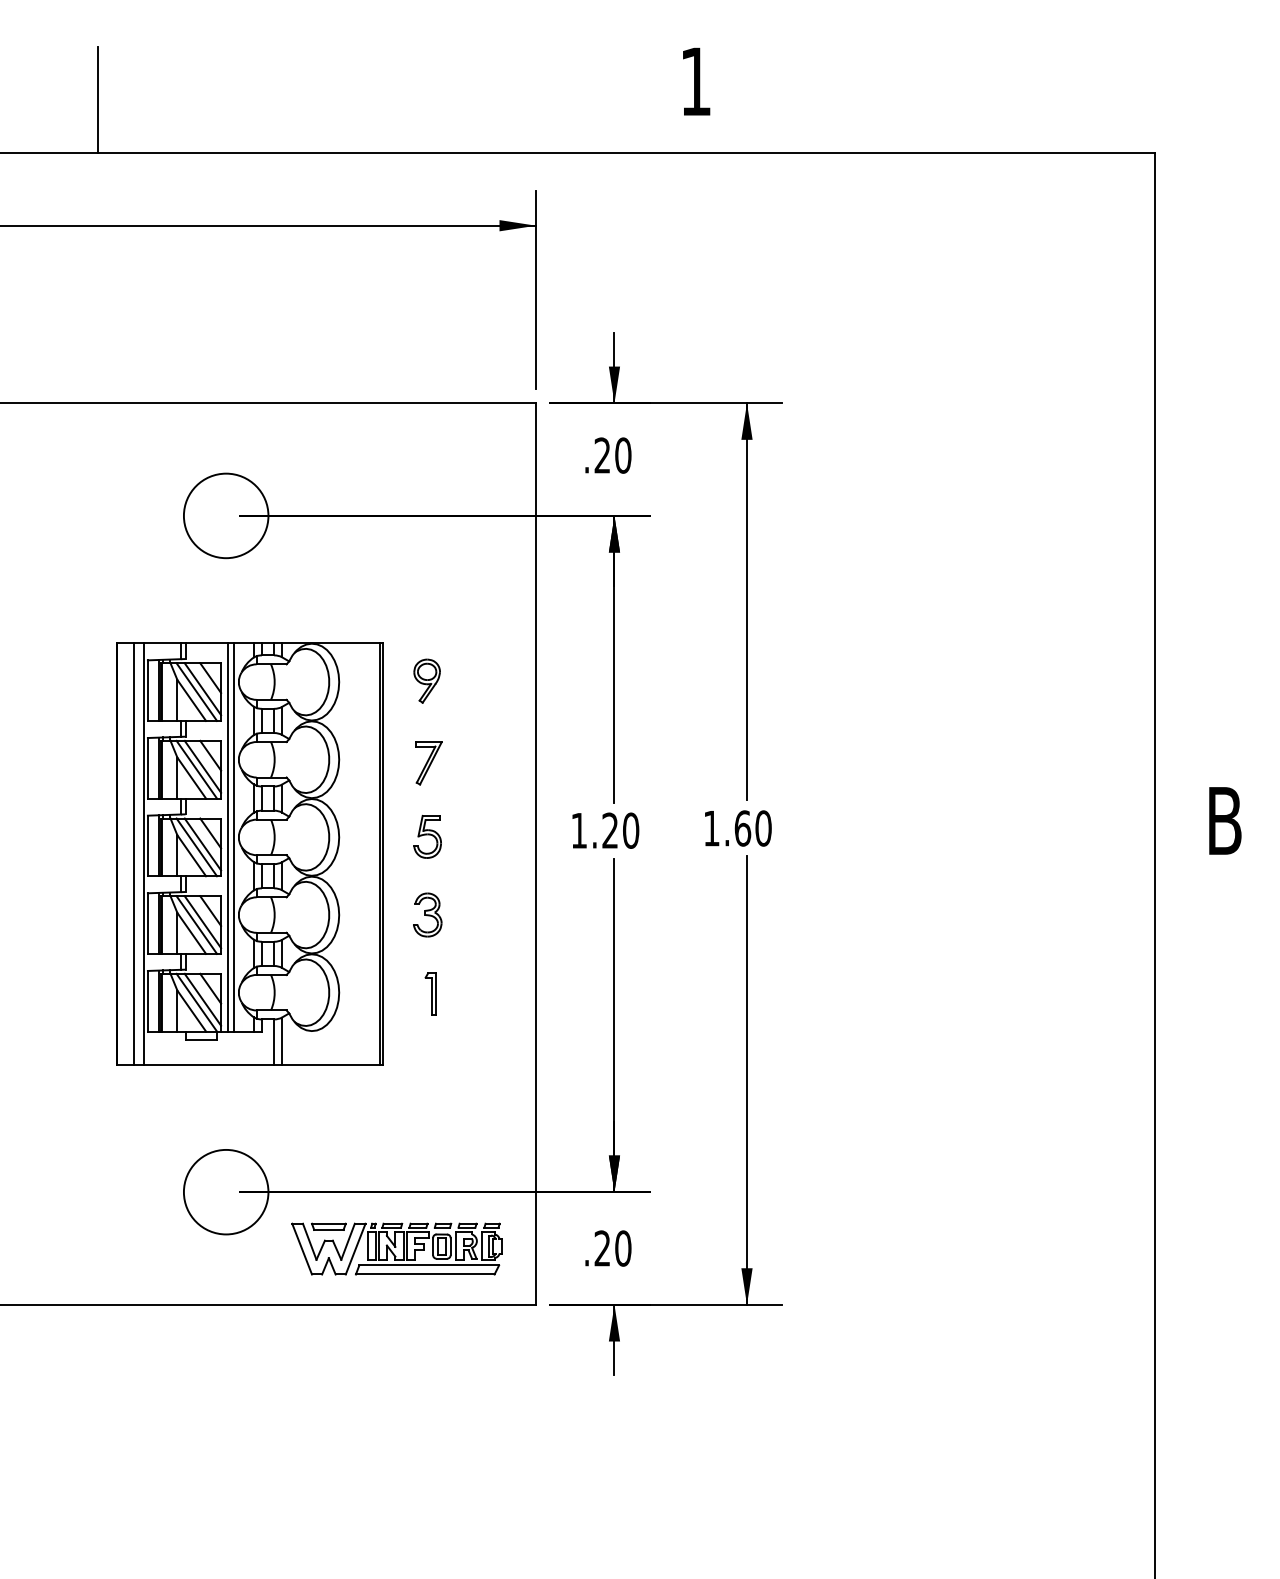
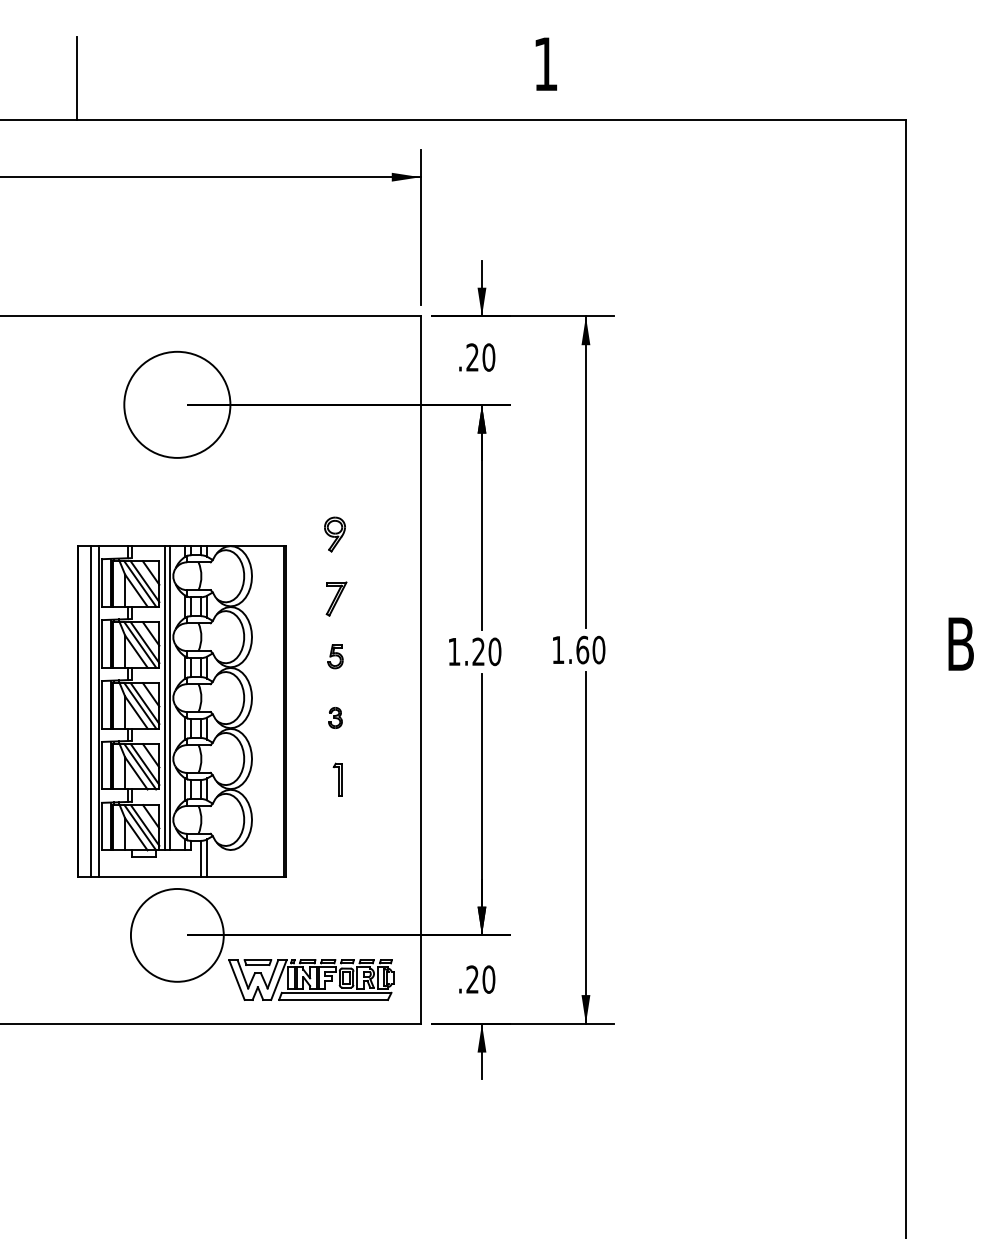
circle: (226, 515) -> (177, 404), size x1.6
part: (427, 836) -> (335, 656), size x0.7
part: (249, 854) -> (181, 711), moved
part: (427, 914) -> (335, 717), size x0.6
circle: (226, 1192) -> (177, 935), size x1.4

